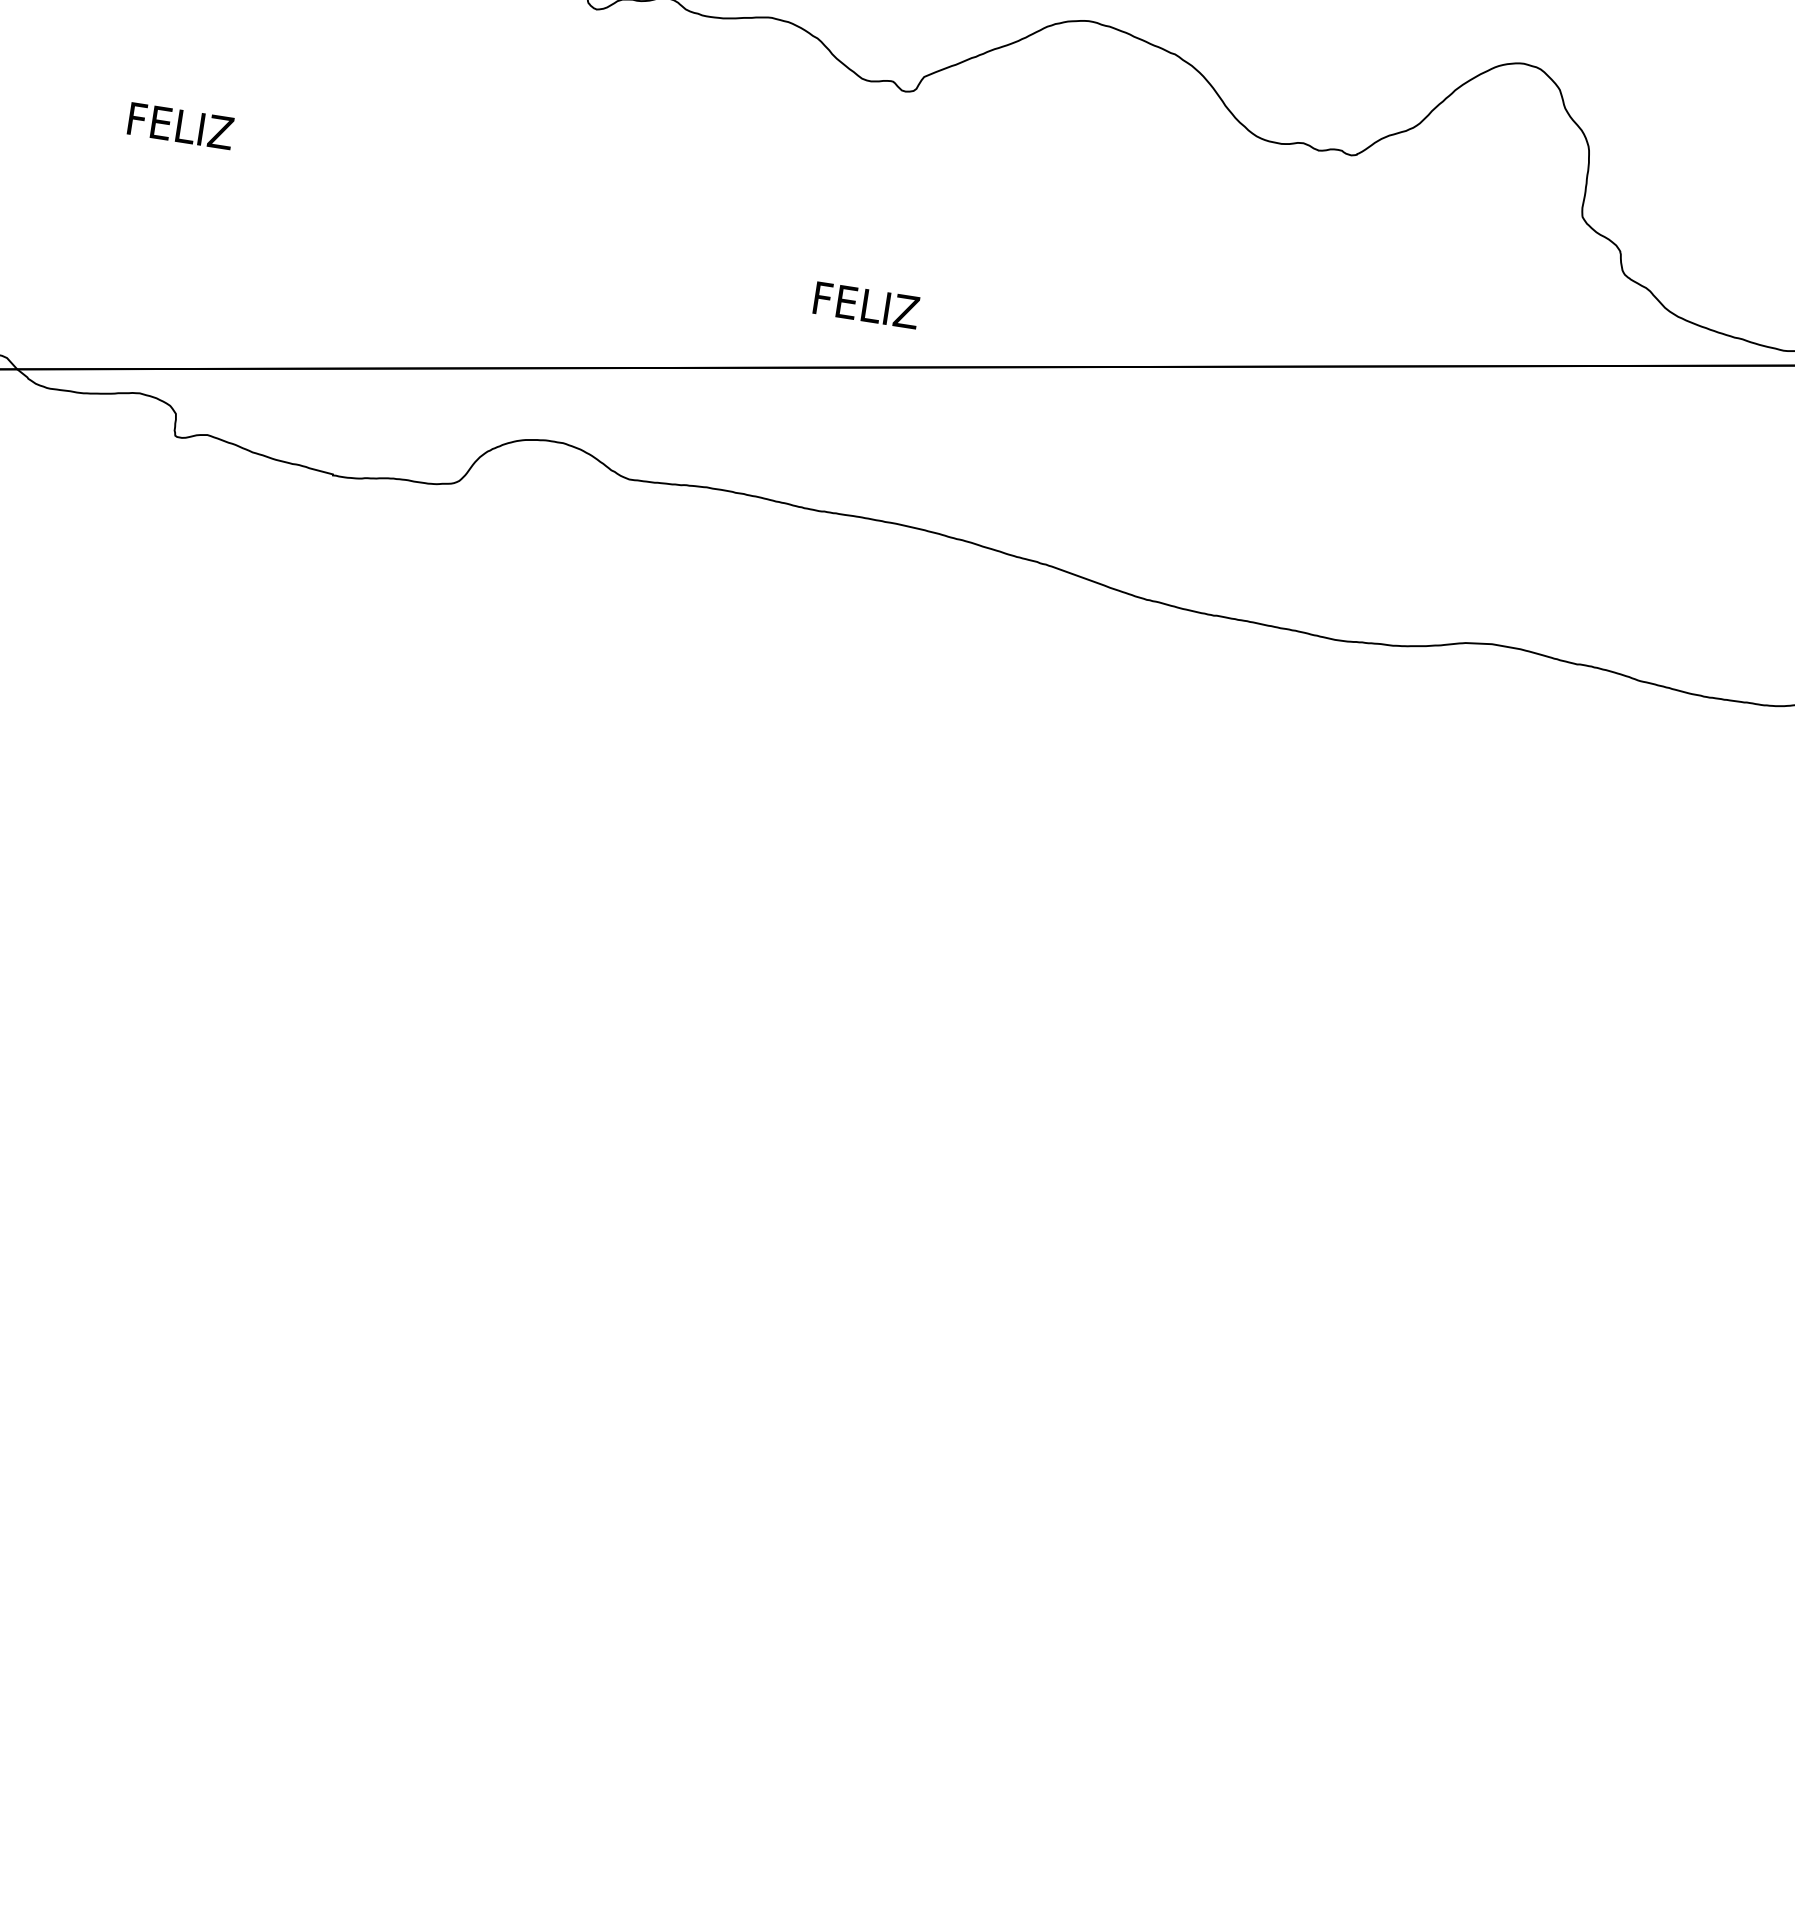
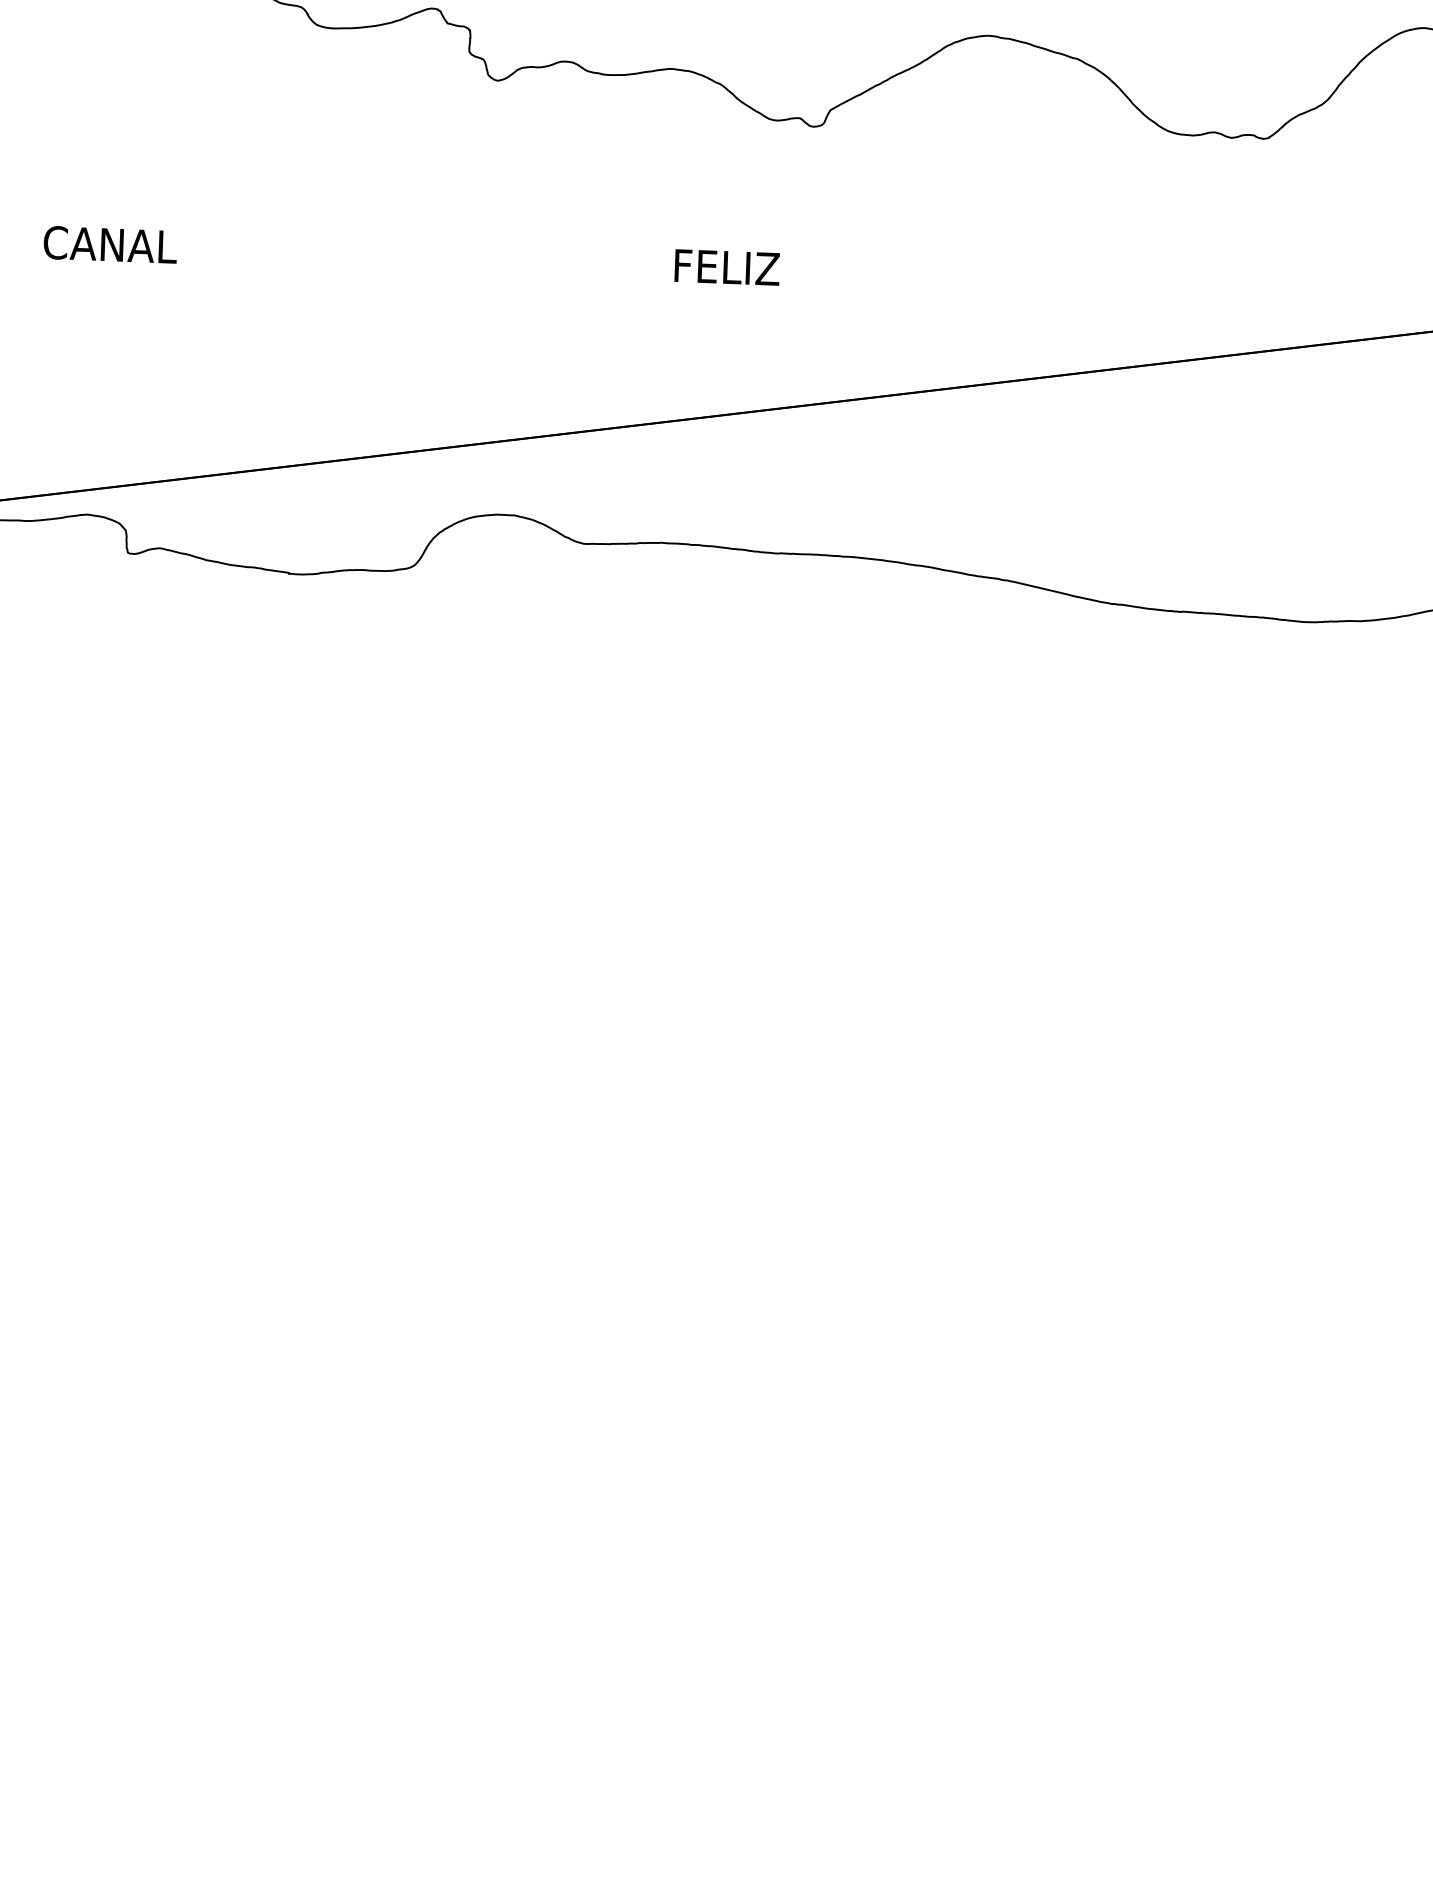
text: (191, 128) -> (108, 245), FELIZ -> CANAL
text: (866, 305) -> (727, 267), moved

